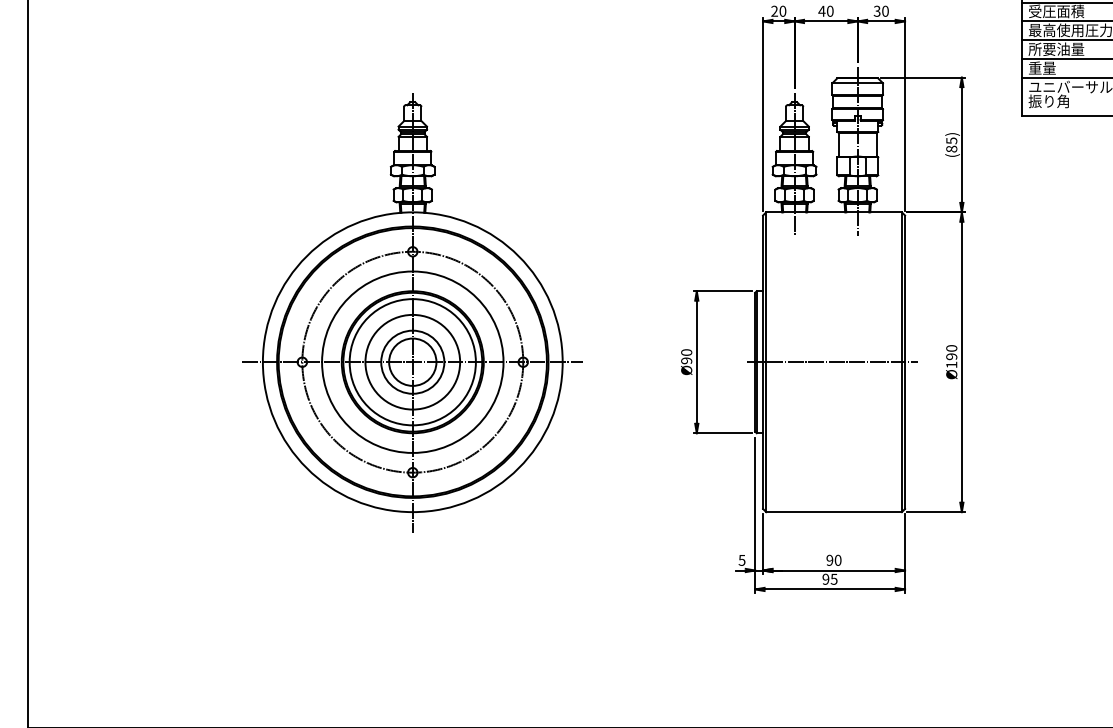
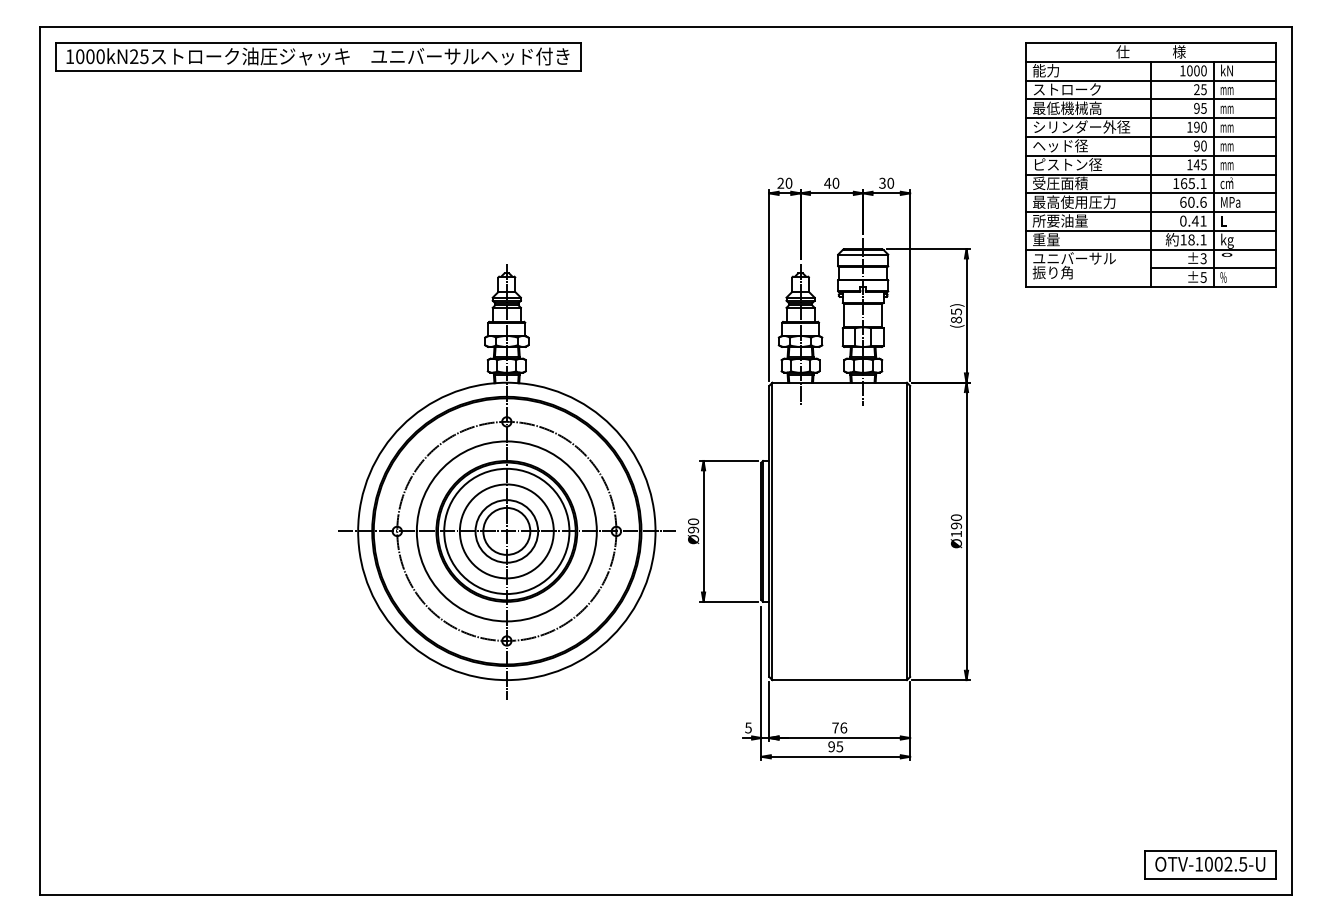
part: (412, 311) -> (506, 481), moved
line: (831, 362) -> (837, 531), removed
text: (833, 559) -> (839, 727), 90 -> 76

